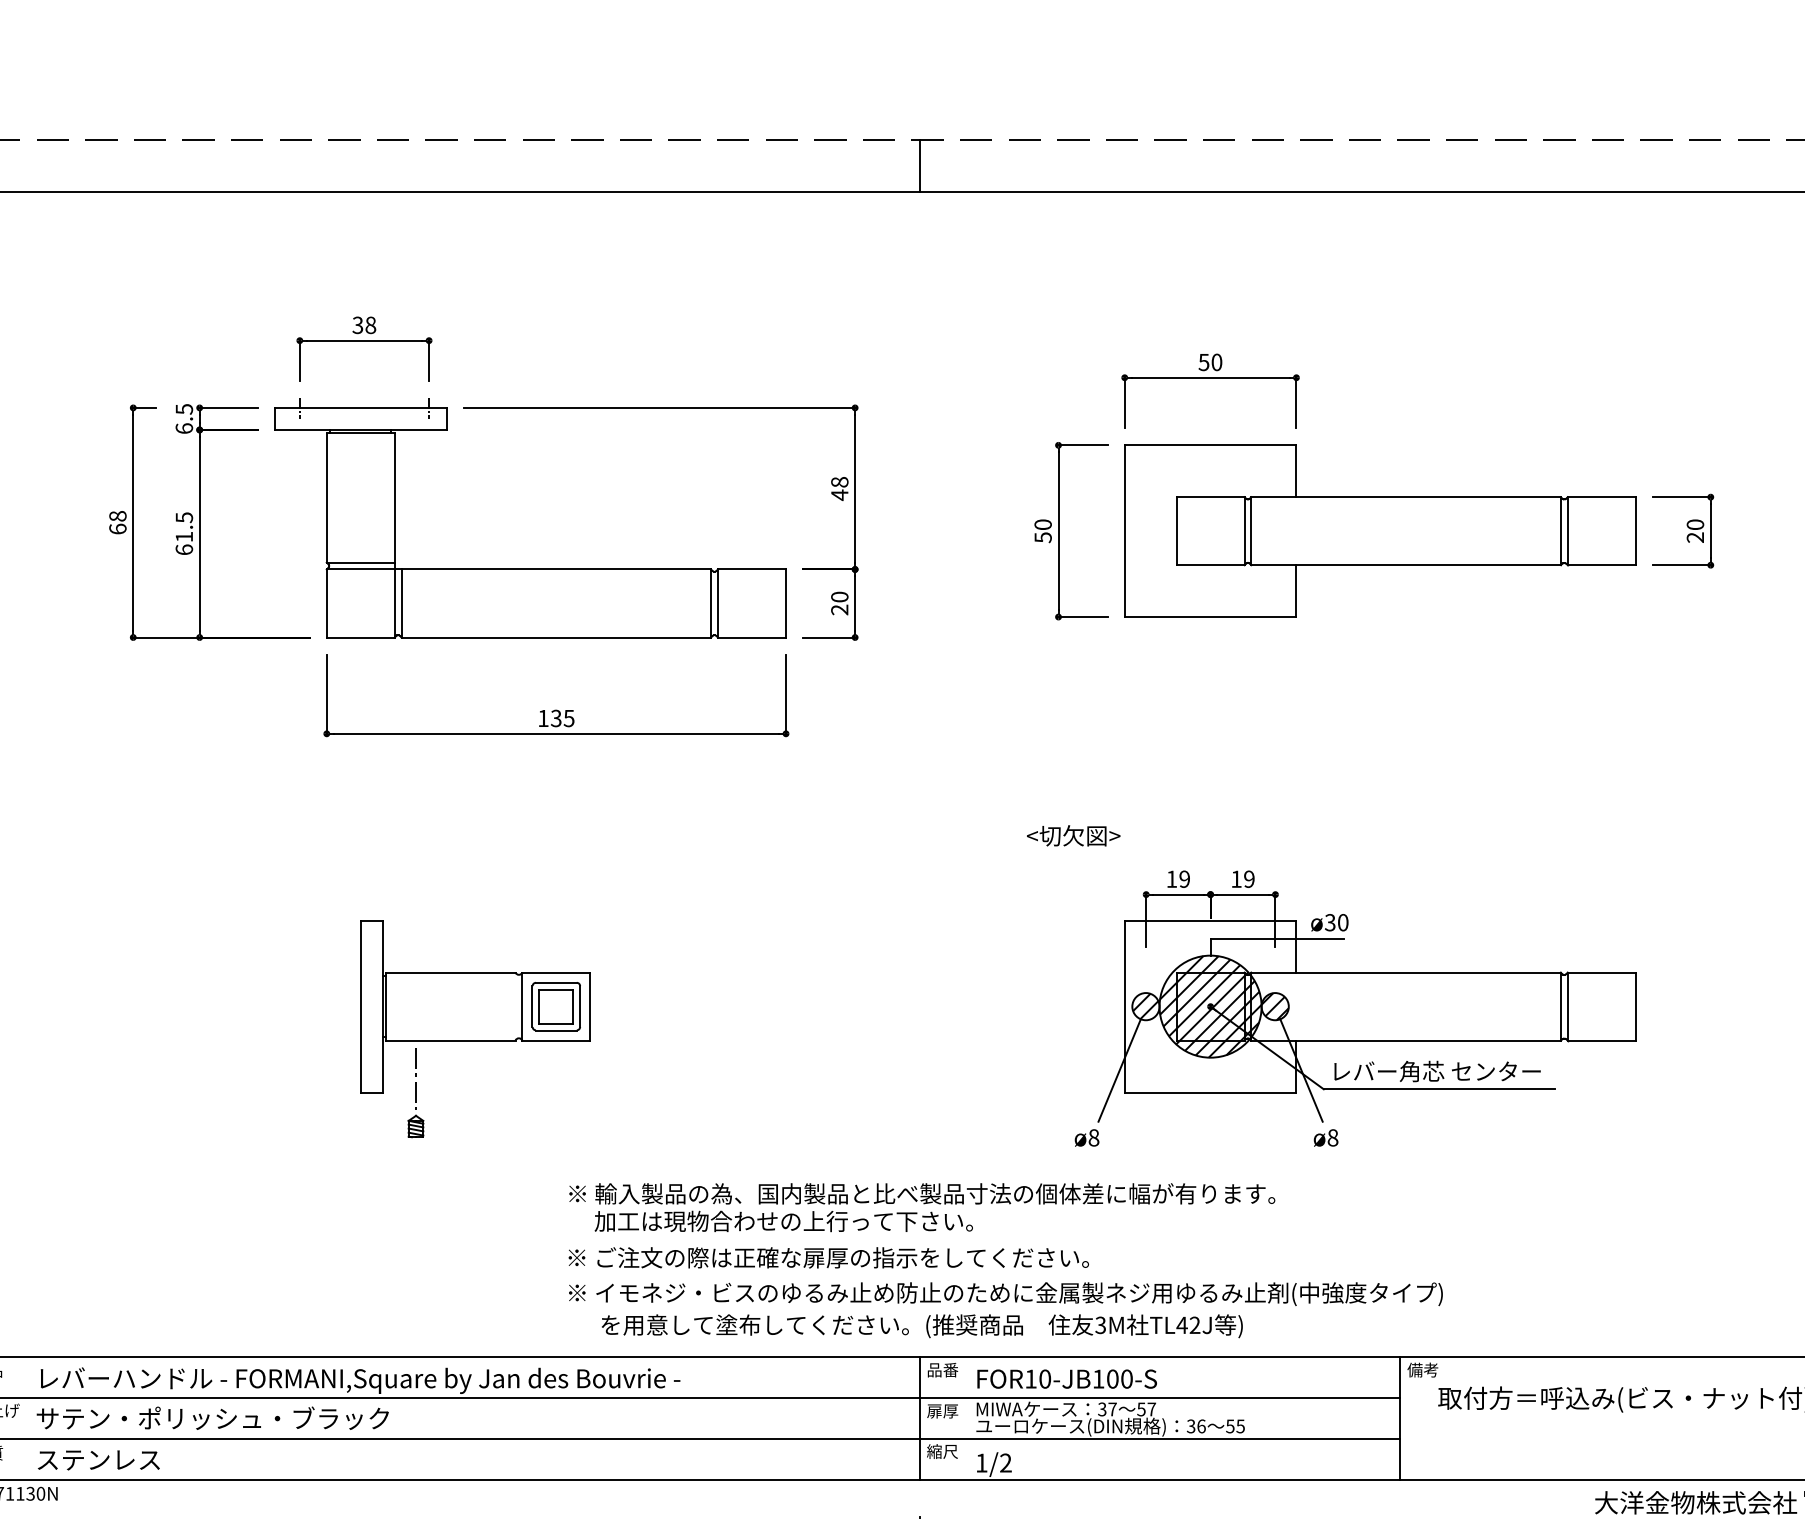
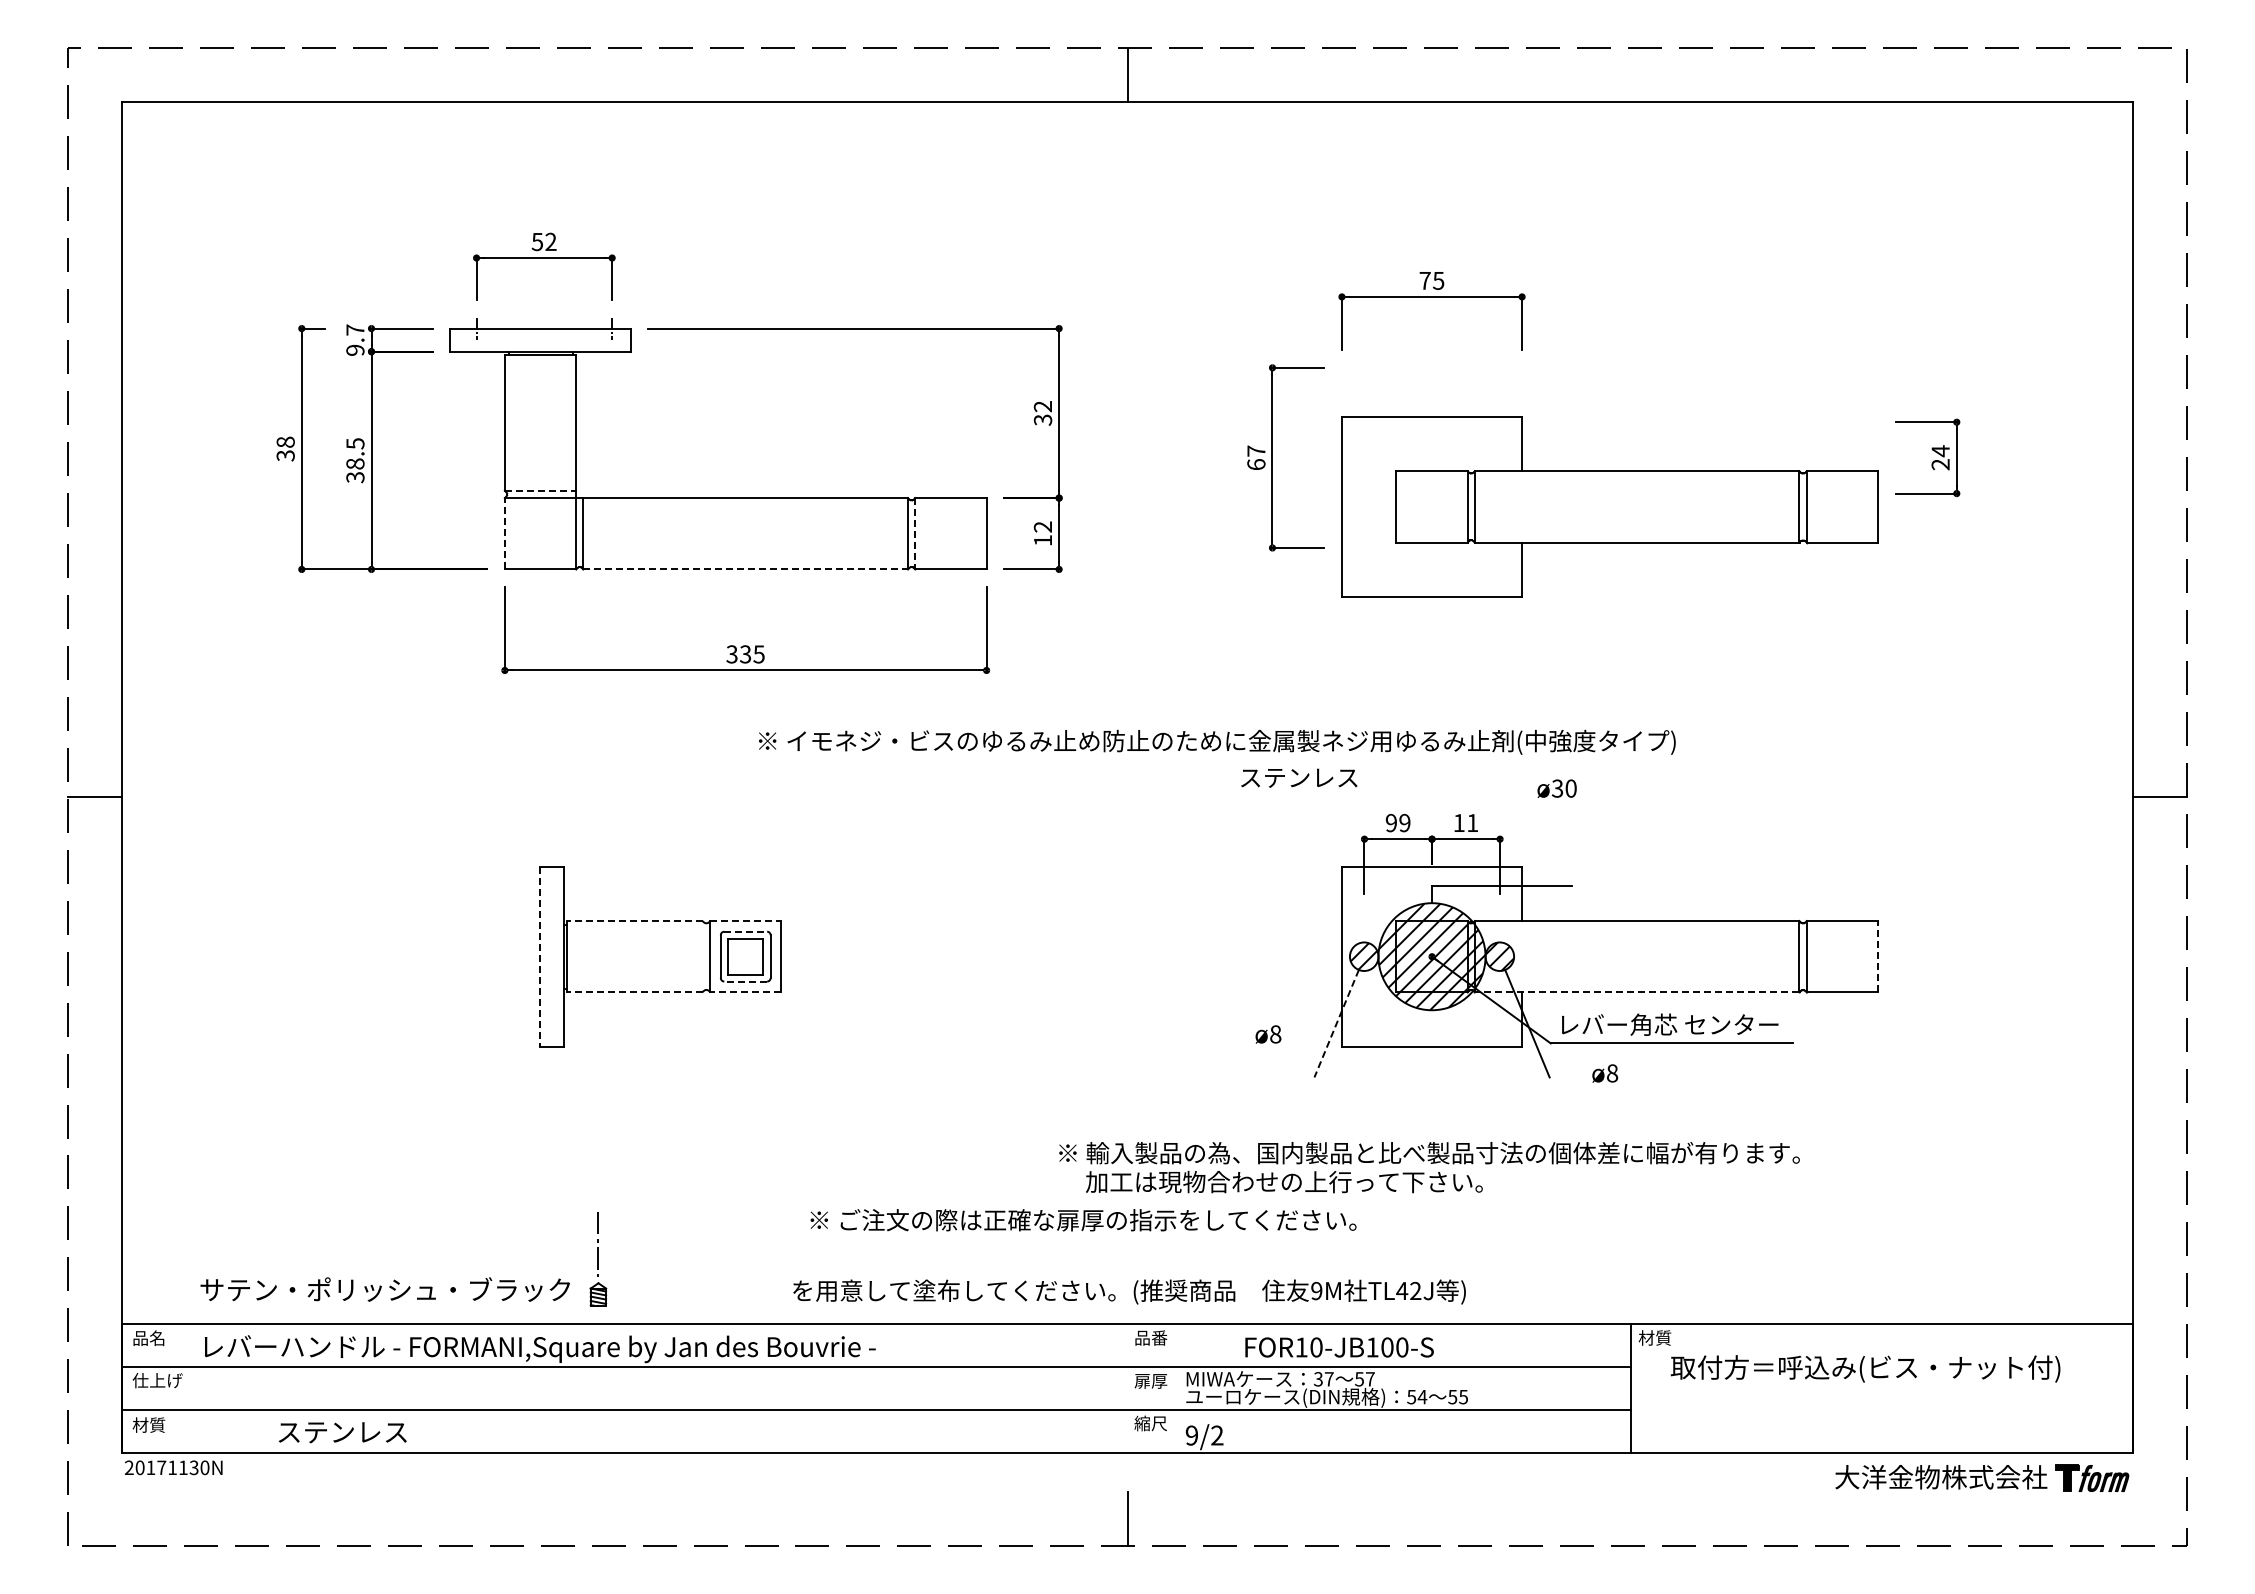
text: (364, 324) -> (544, 241), 38 -> 52
text: (1210, 362) -> (1431, 280), 50 -> 75
text: (184, 418) -> (355, 339), 6.5 -> 9.7
text: (839, 488) -> (1042, 413), 48 -> 32
text: (1695, 525) -> (1940, 451), 20 -> 24
text: (117, 528) -> (285, 455), 68 -> 38
text: (1043, 530) -> (1256, 457), 50 -> 67
part: (1379, 530) -> (1609, 506), moved
text: (184, 543) -> (355, 470), 61.5 -> 38.5
line: (360, 562) -> (540, 490), solid -> dashed
line: (326, 603) -> (504, 533), solid -> dashed
line: (718, 603) -> (915, 533), solid -> dashed
text: (839, 603) -> (1042, 533), 20 -> 12
line: (557, 637) -> (746, 569), solid -> dashed
text: (542, 718) -> (731, 654), 135 -> 335
text: (1083, 835) -> (1298, 777), <切欠図> -> ステンレス
text: (1249, 878) -> (1472, 822), 19 -> 11
text: (1170, 879) -> (1390, 823), 19 -> 99
text: (1329, 922) -> (1556, 788), moved
line: (451, 973) -> (635, 921), solid -> dashed
line: (556, 973) -> (745, 921), solid -> dashed
line: (557, 982) -> (746, 931), solid -> dashed
line: (1636, 1006) -> (1878, 956), solid -> dashed
line: (360, 1007) -> (540, 957), solid -> dashed
line: (556, 1030) -> (745, 981), solid -> dashed
line: (451, 1040) -> (635, 992), solid -> dashed
line: (556, 1040) -> (745, 992), solid -> dashed
line: (1405, 1040) -> (1636, 992), solid -> dashed
line: (1119, 1071) -> (1336, 1024), solid -> dashed
part: (416, 1093) -> (598, 1259), moved
text: (1087, 1137) -> (1268, 1034), moved
text: (1326, 1137) -> (1605, 1073), moved
text: (922, 1207) -> (1429, 1167), moved
text: (828, 1258) -> (1083, 1220), moved
text: (1006, 1293) -> (1217, 741), moved
text: (1100, 1325) -> (1316, 1291), 3M -> 9M
text: (1422, 1369) -> (1654, 1337), 備考 -> 材質
text: (1067, 1379) -> (1339, 1347), moved
text: (212, 1418) -> (384, 1289), moved
line: (920, 1418) -> (1127, 1388), removed
text: (1196, 1425) -> (1417, 1396), 36 -> 54
text: (98, 1460) -> (342, 1432), moved
text: (981, 1463) -> (1191, 1435), 1/2 -> 9/2

